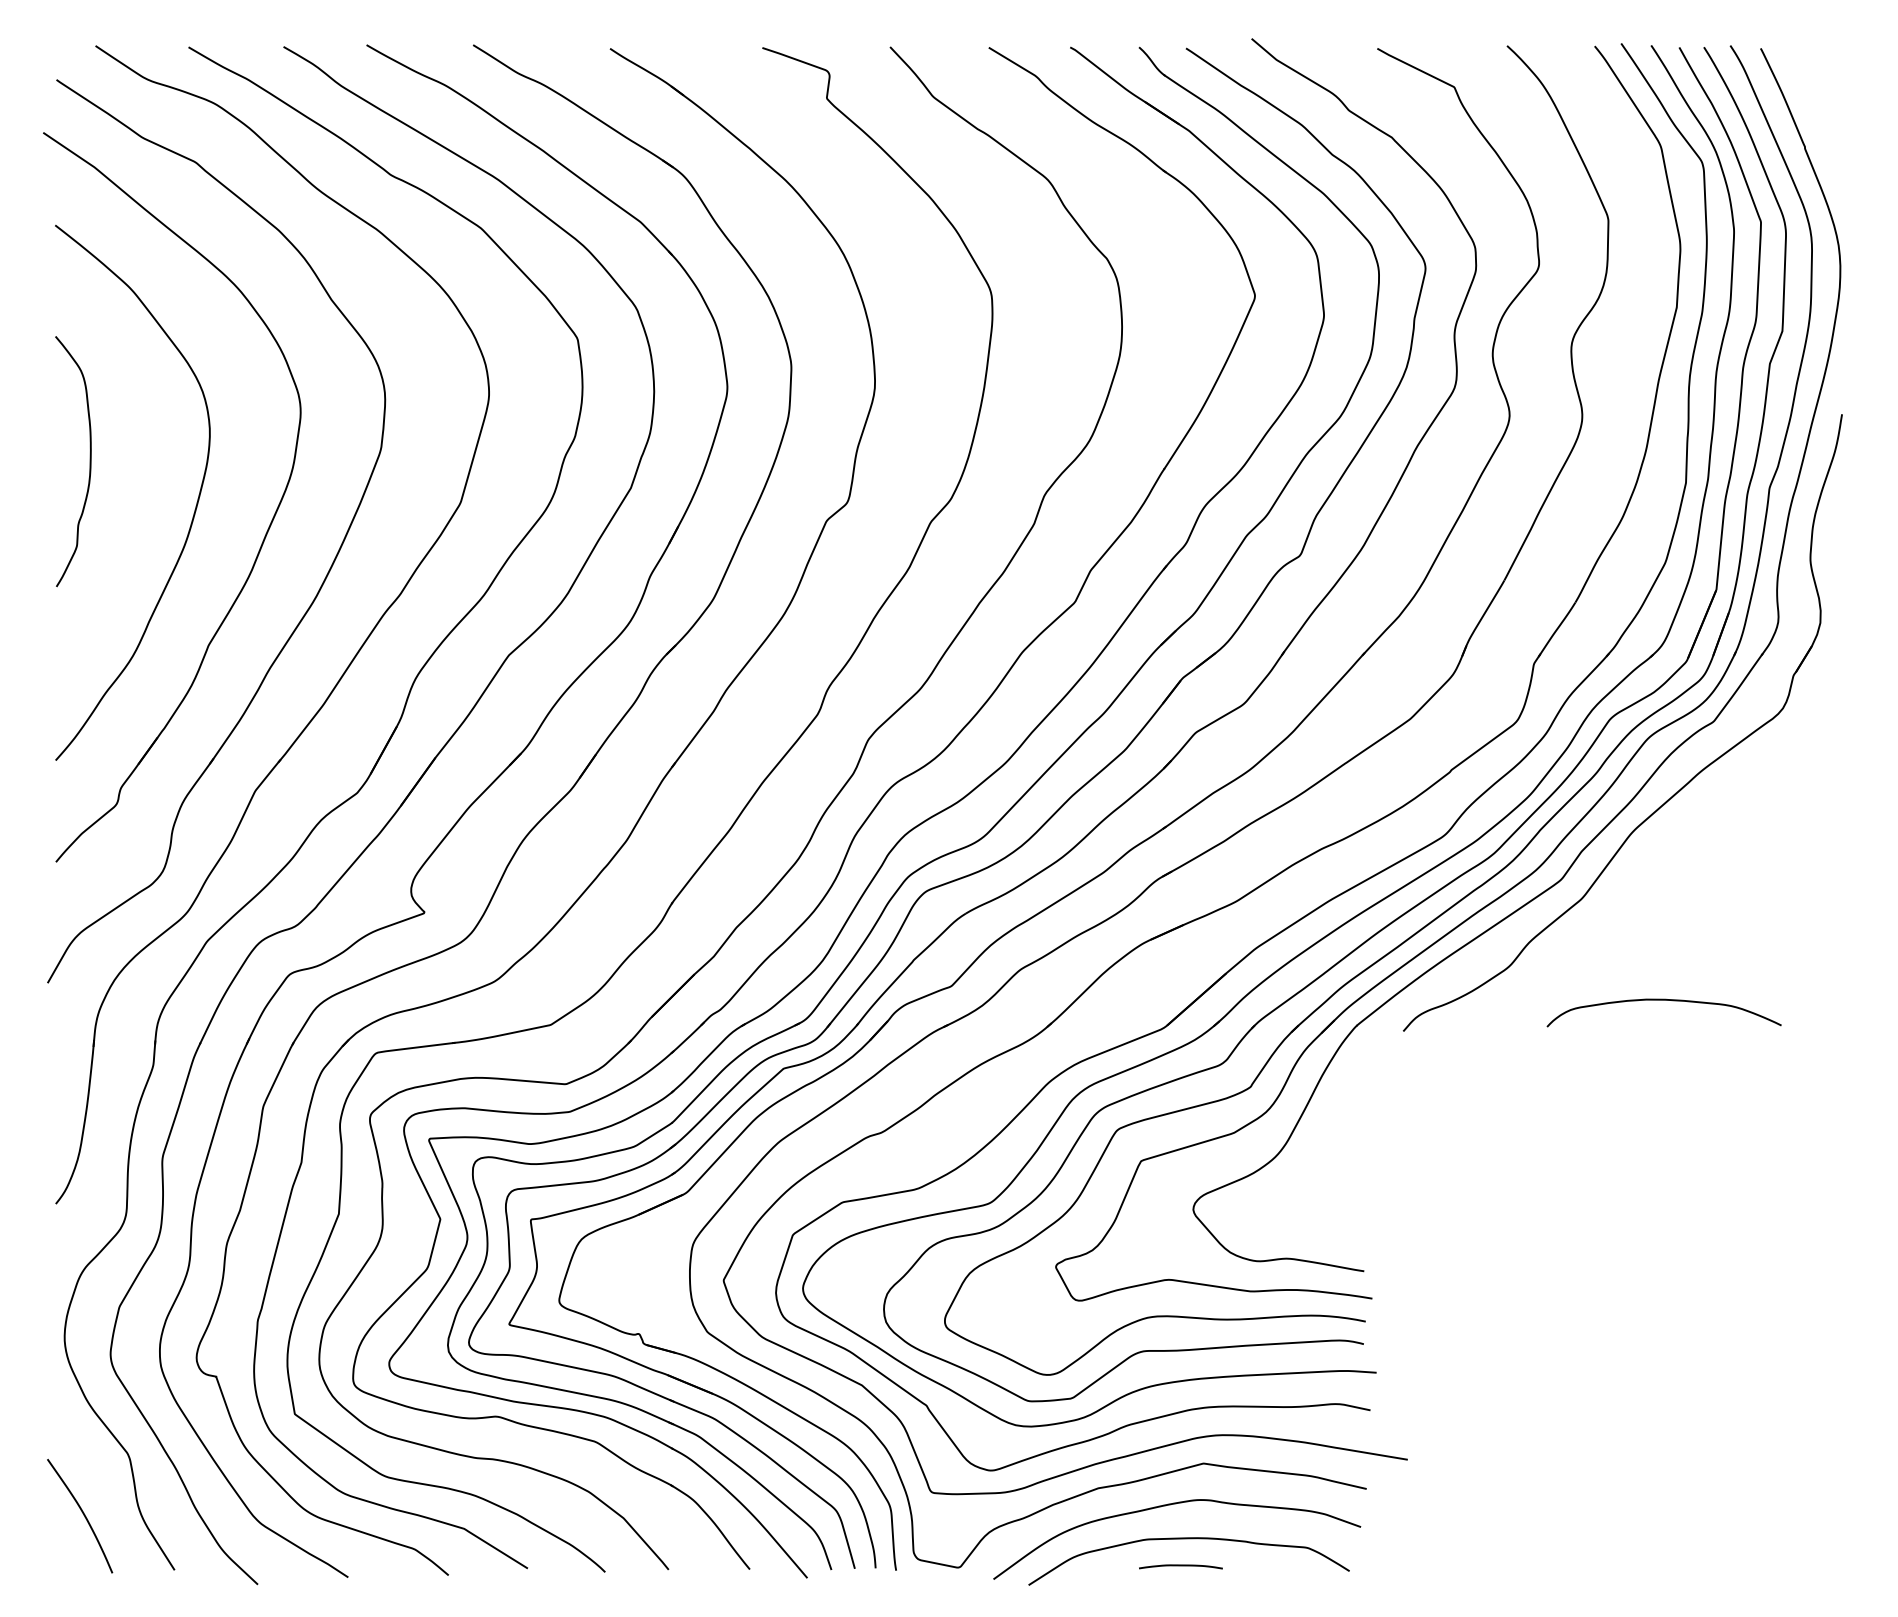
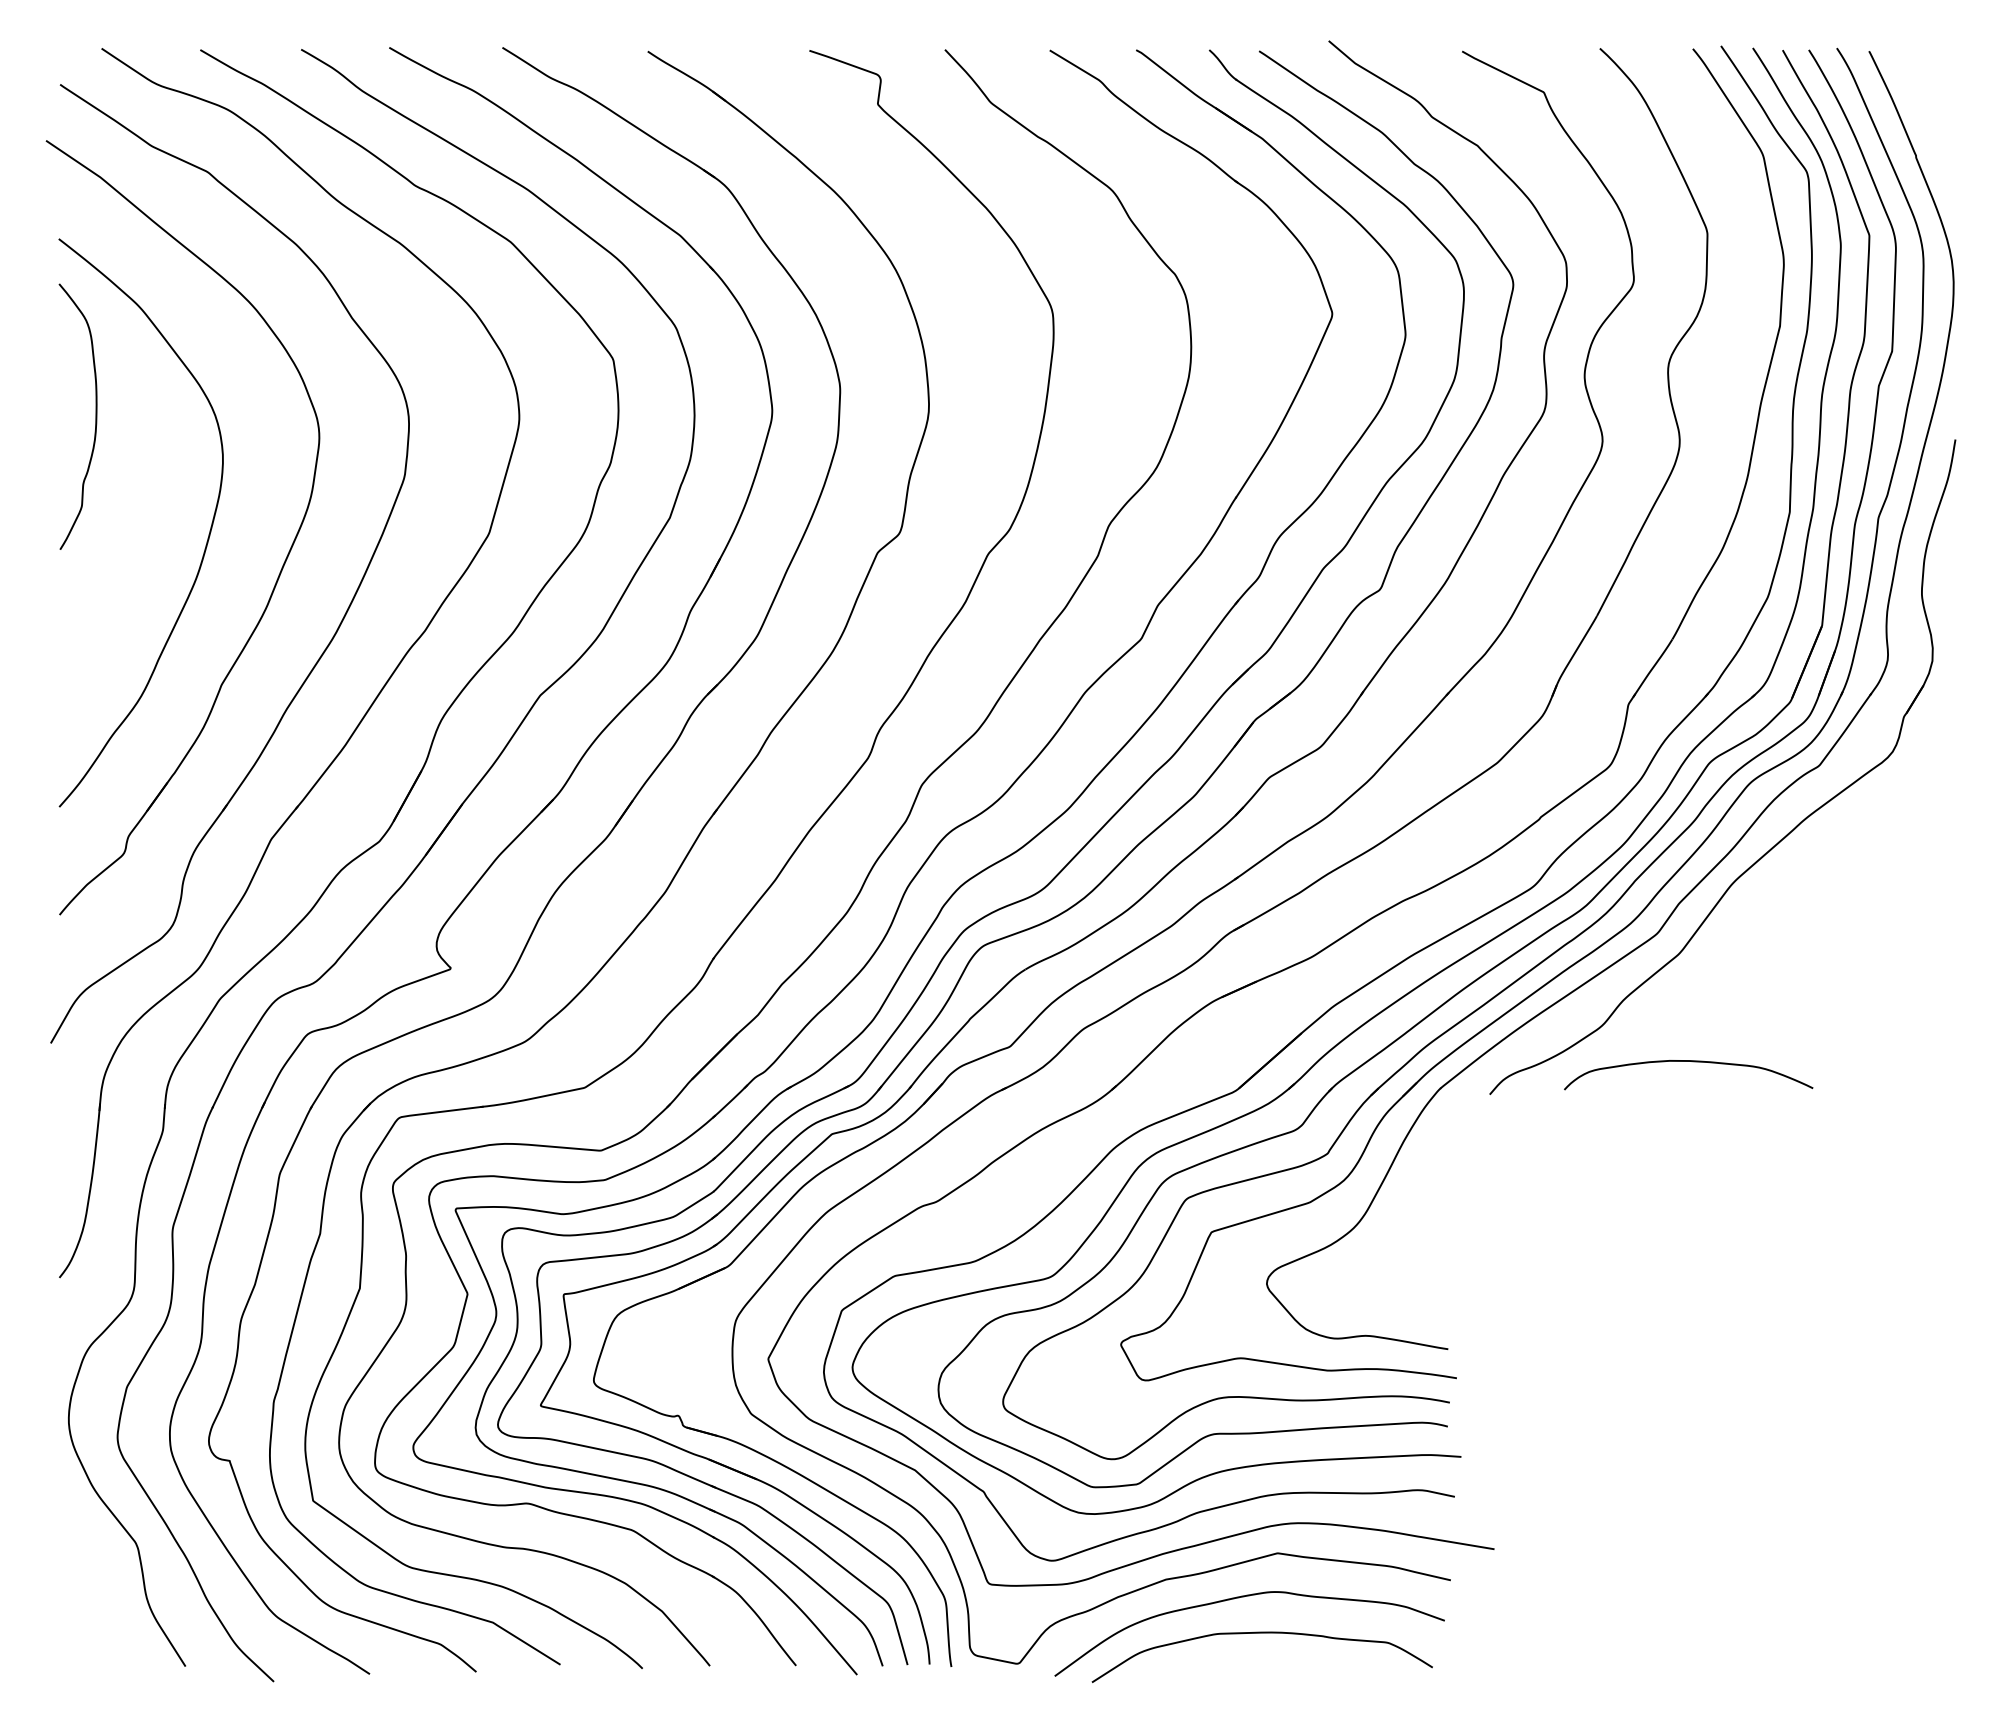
curve: (89, 461) -> (95, 416), moved
curve: (1667, 1001) -> (1692, 1062), moved
curve: (82, 1513) -> (87, 1606), removed
curve: (1180, 1566) -> (1253, 1662), removed

